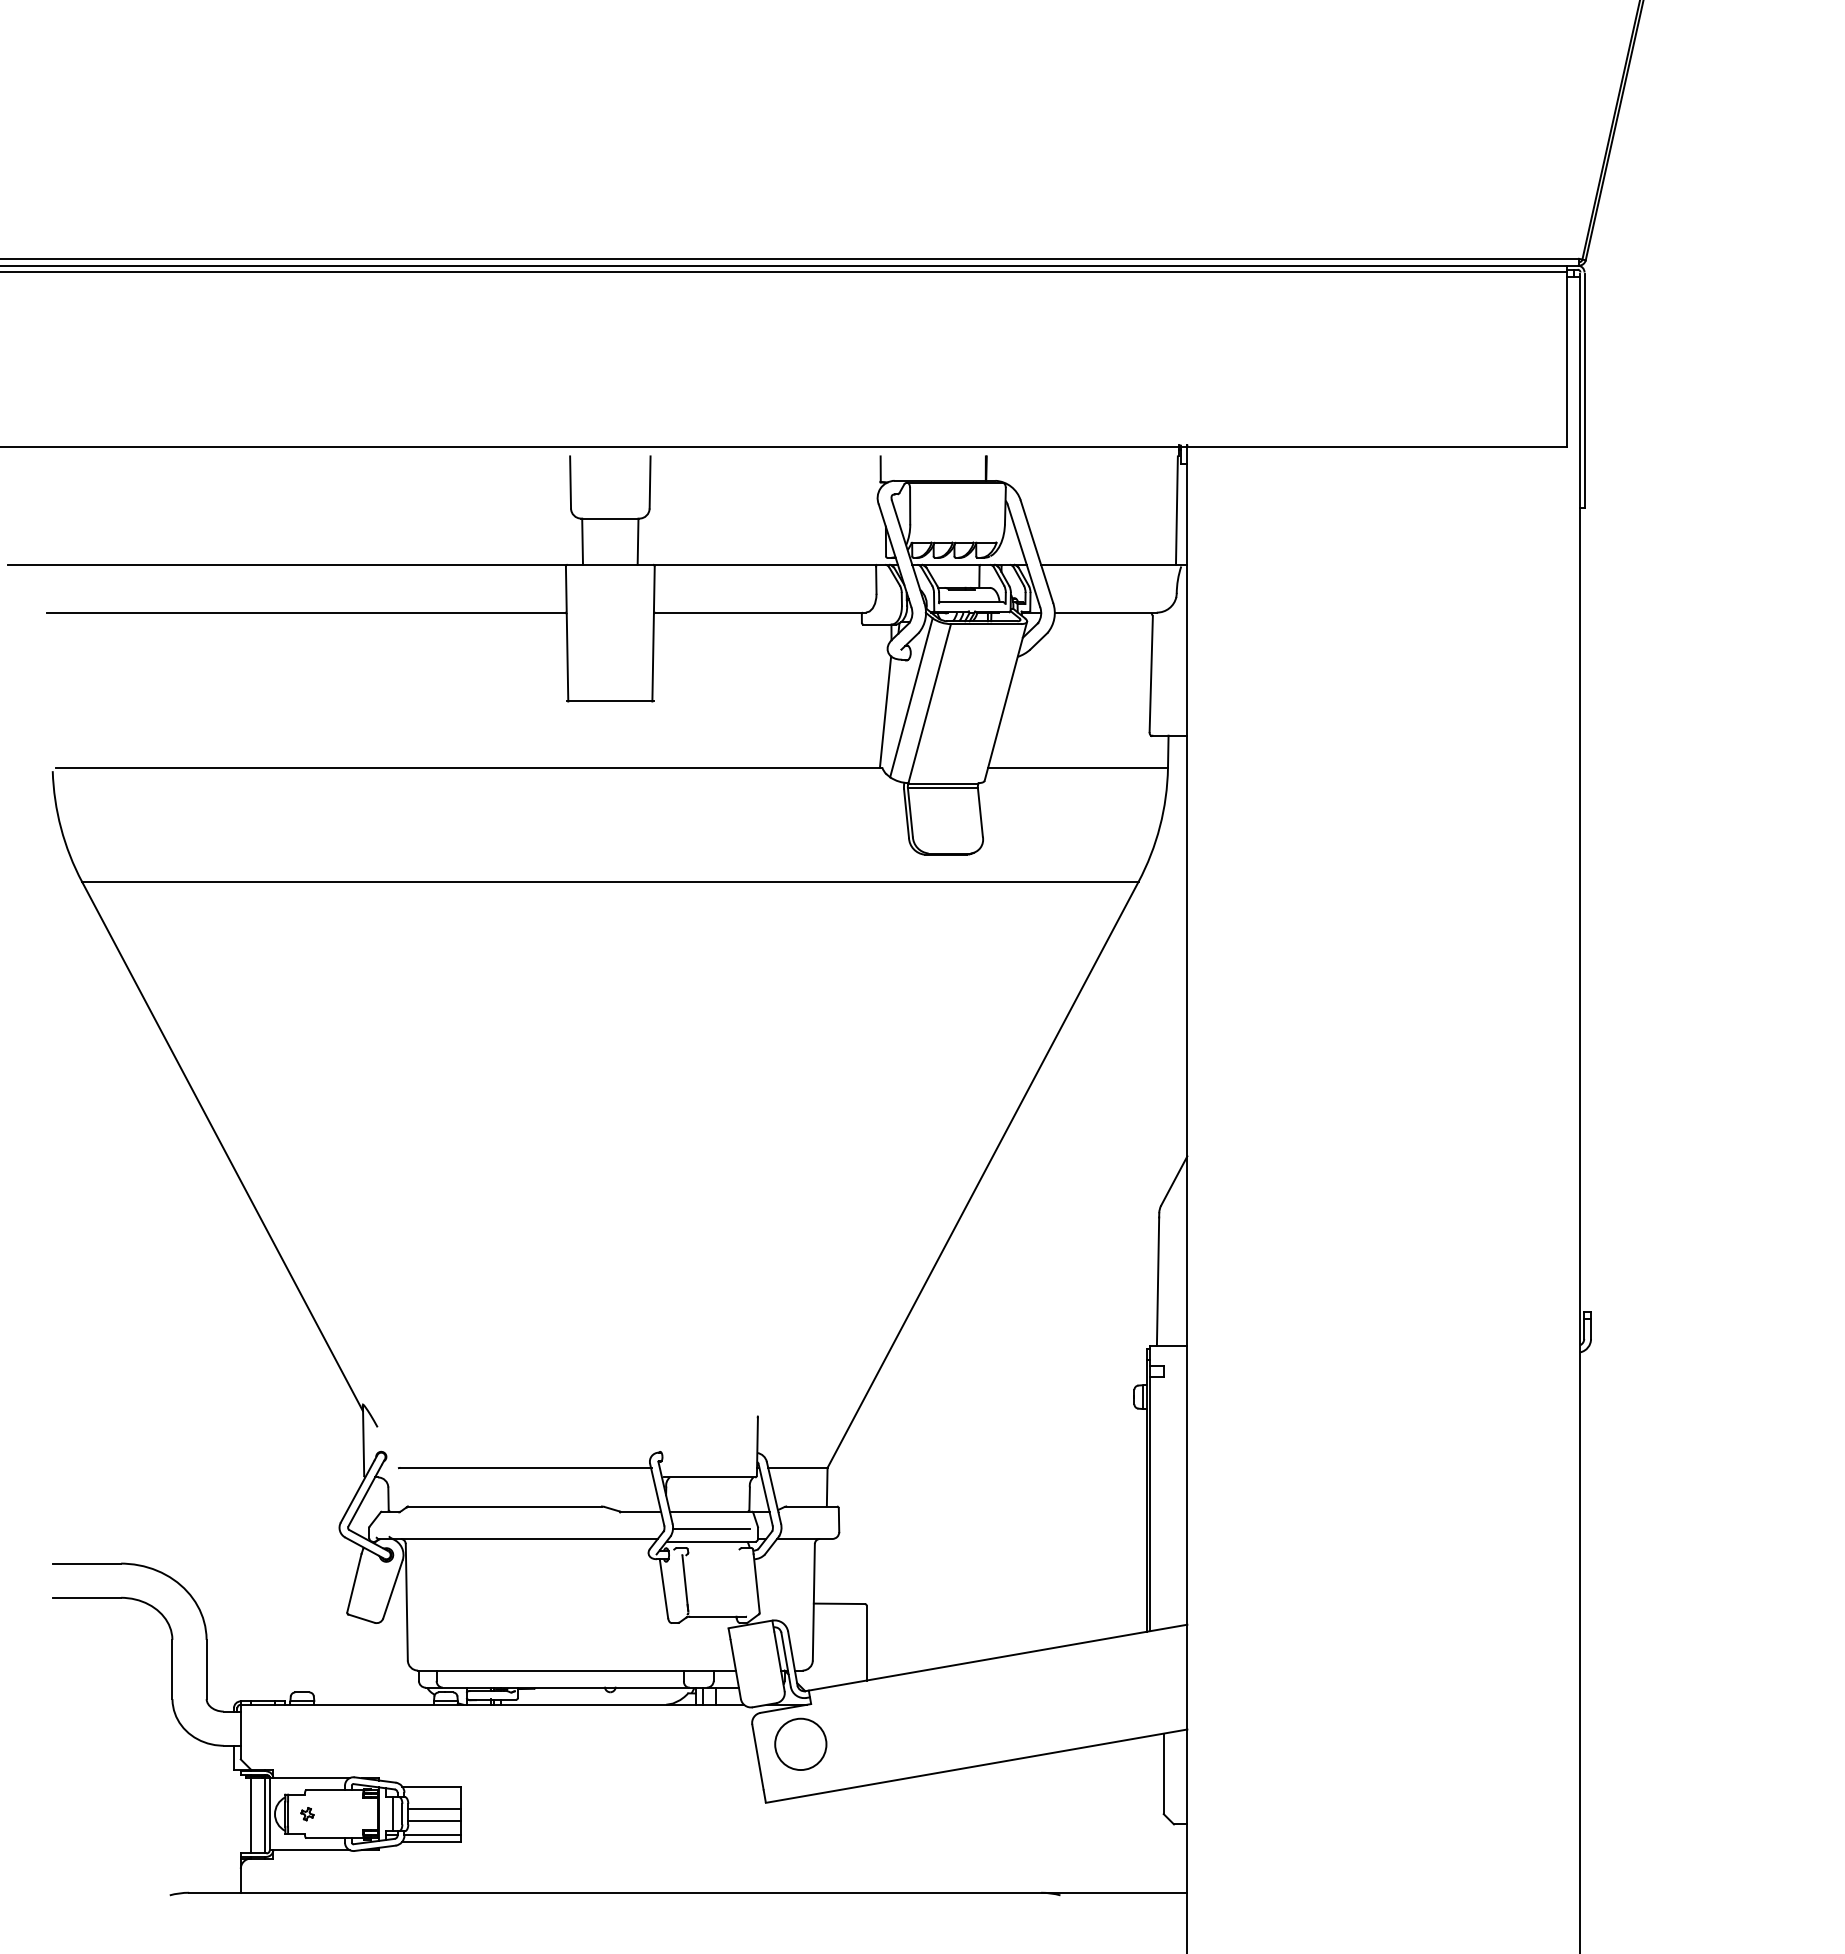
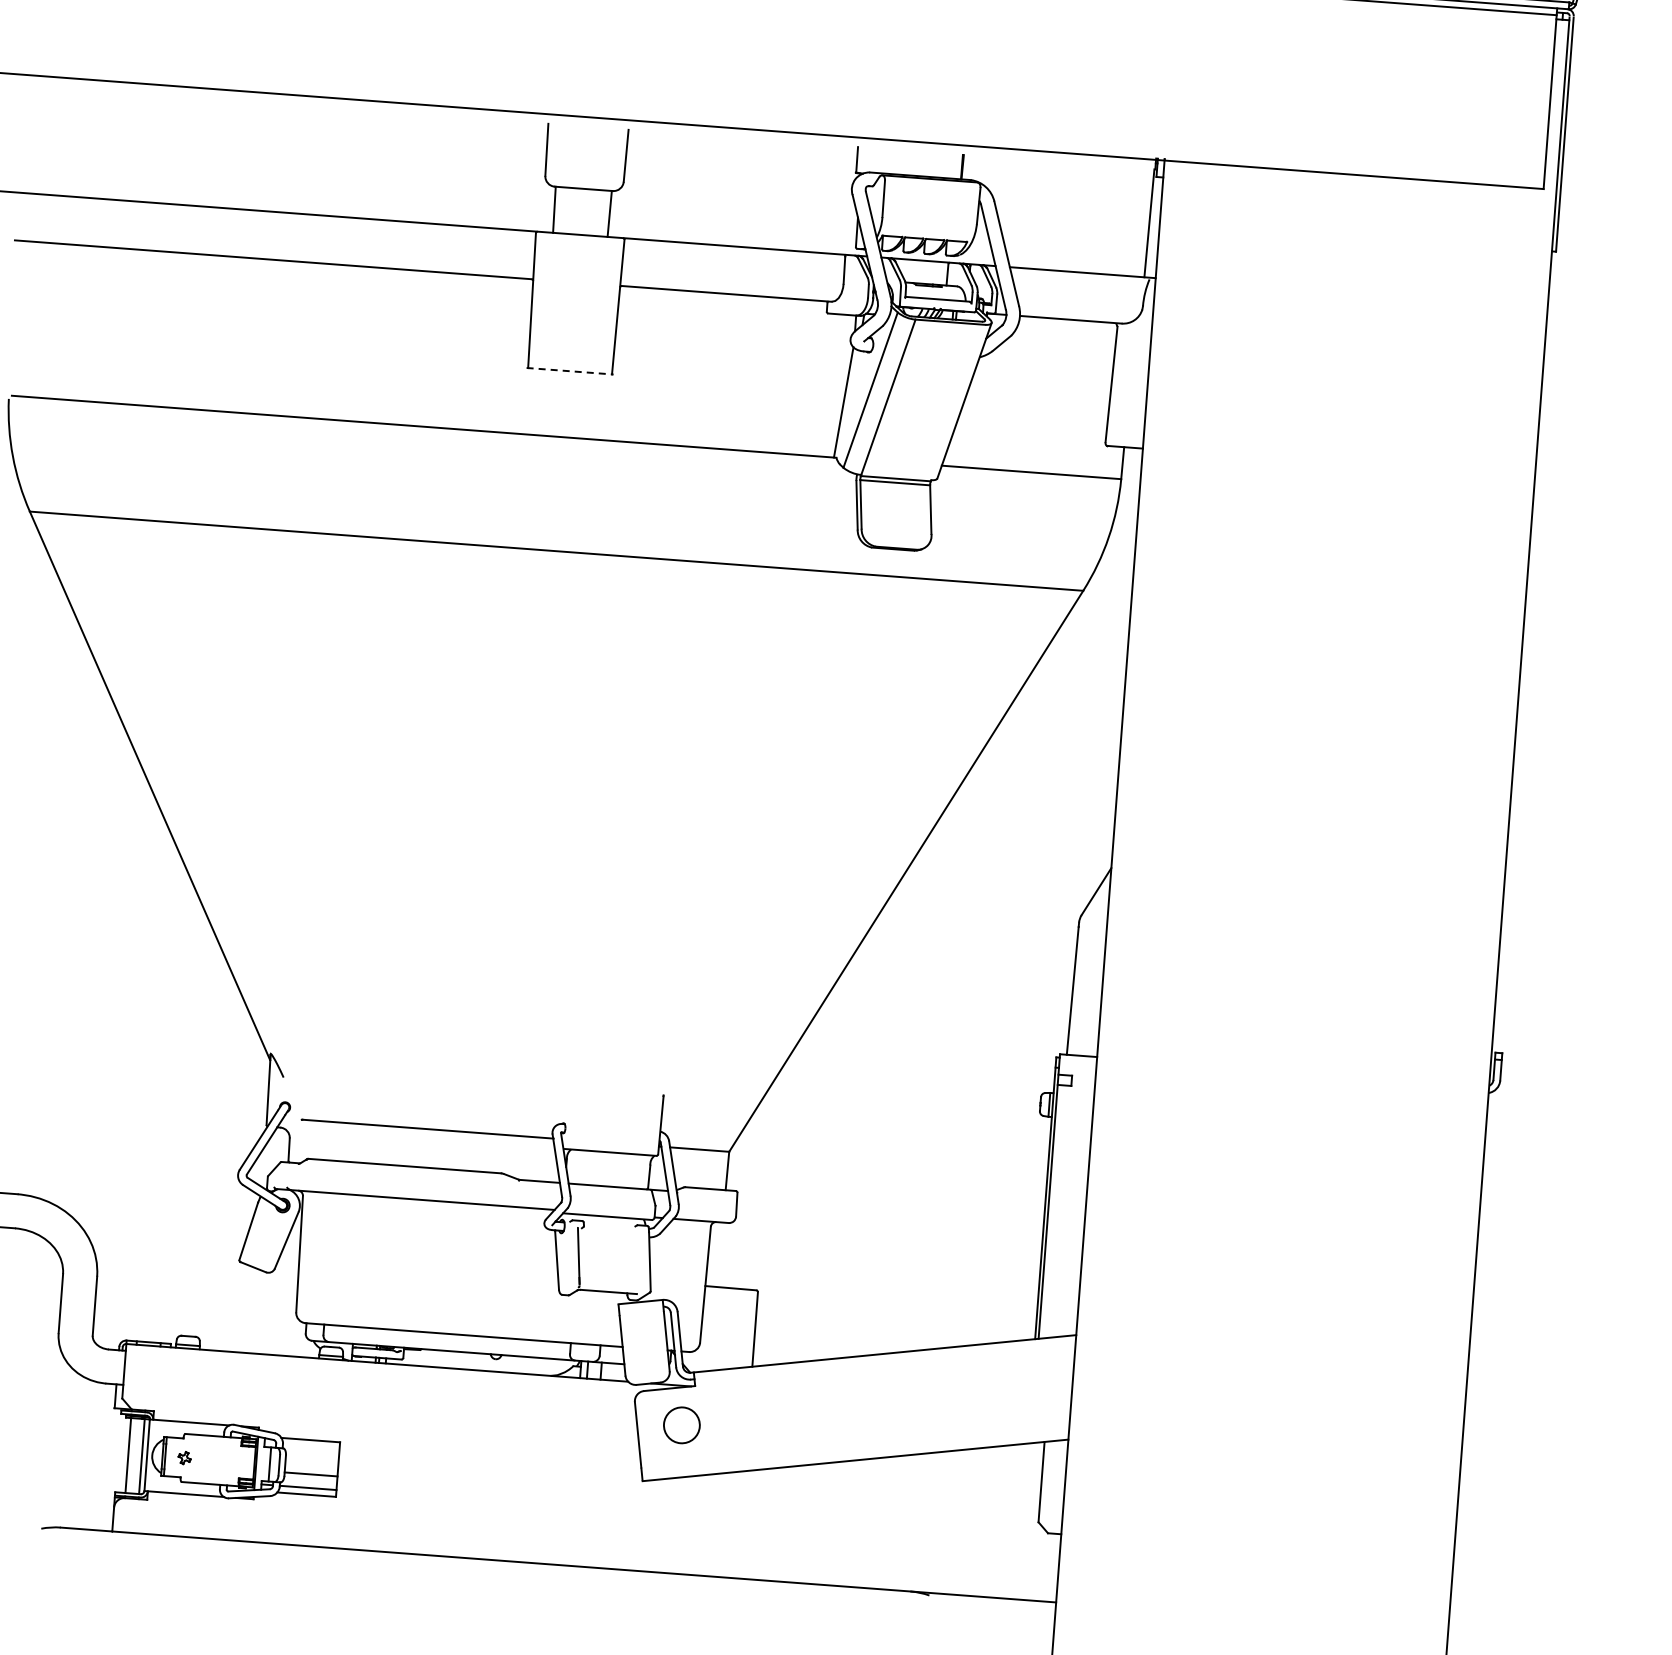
line: (610, 701) -> (570, 371), solid -> dashed
line: (711, 1528) -> (608, 1203), removed
circle: (800, 1743) -> (681, 1424), size x0.7
line: (434, 1809) -> (311, 1462), removed

